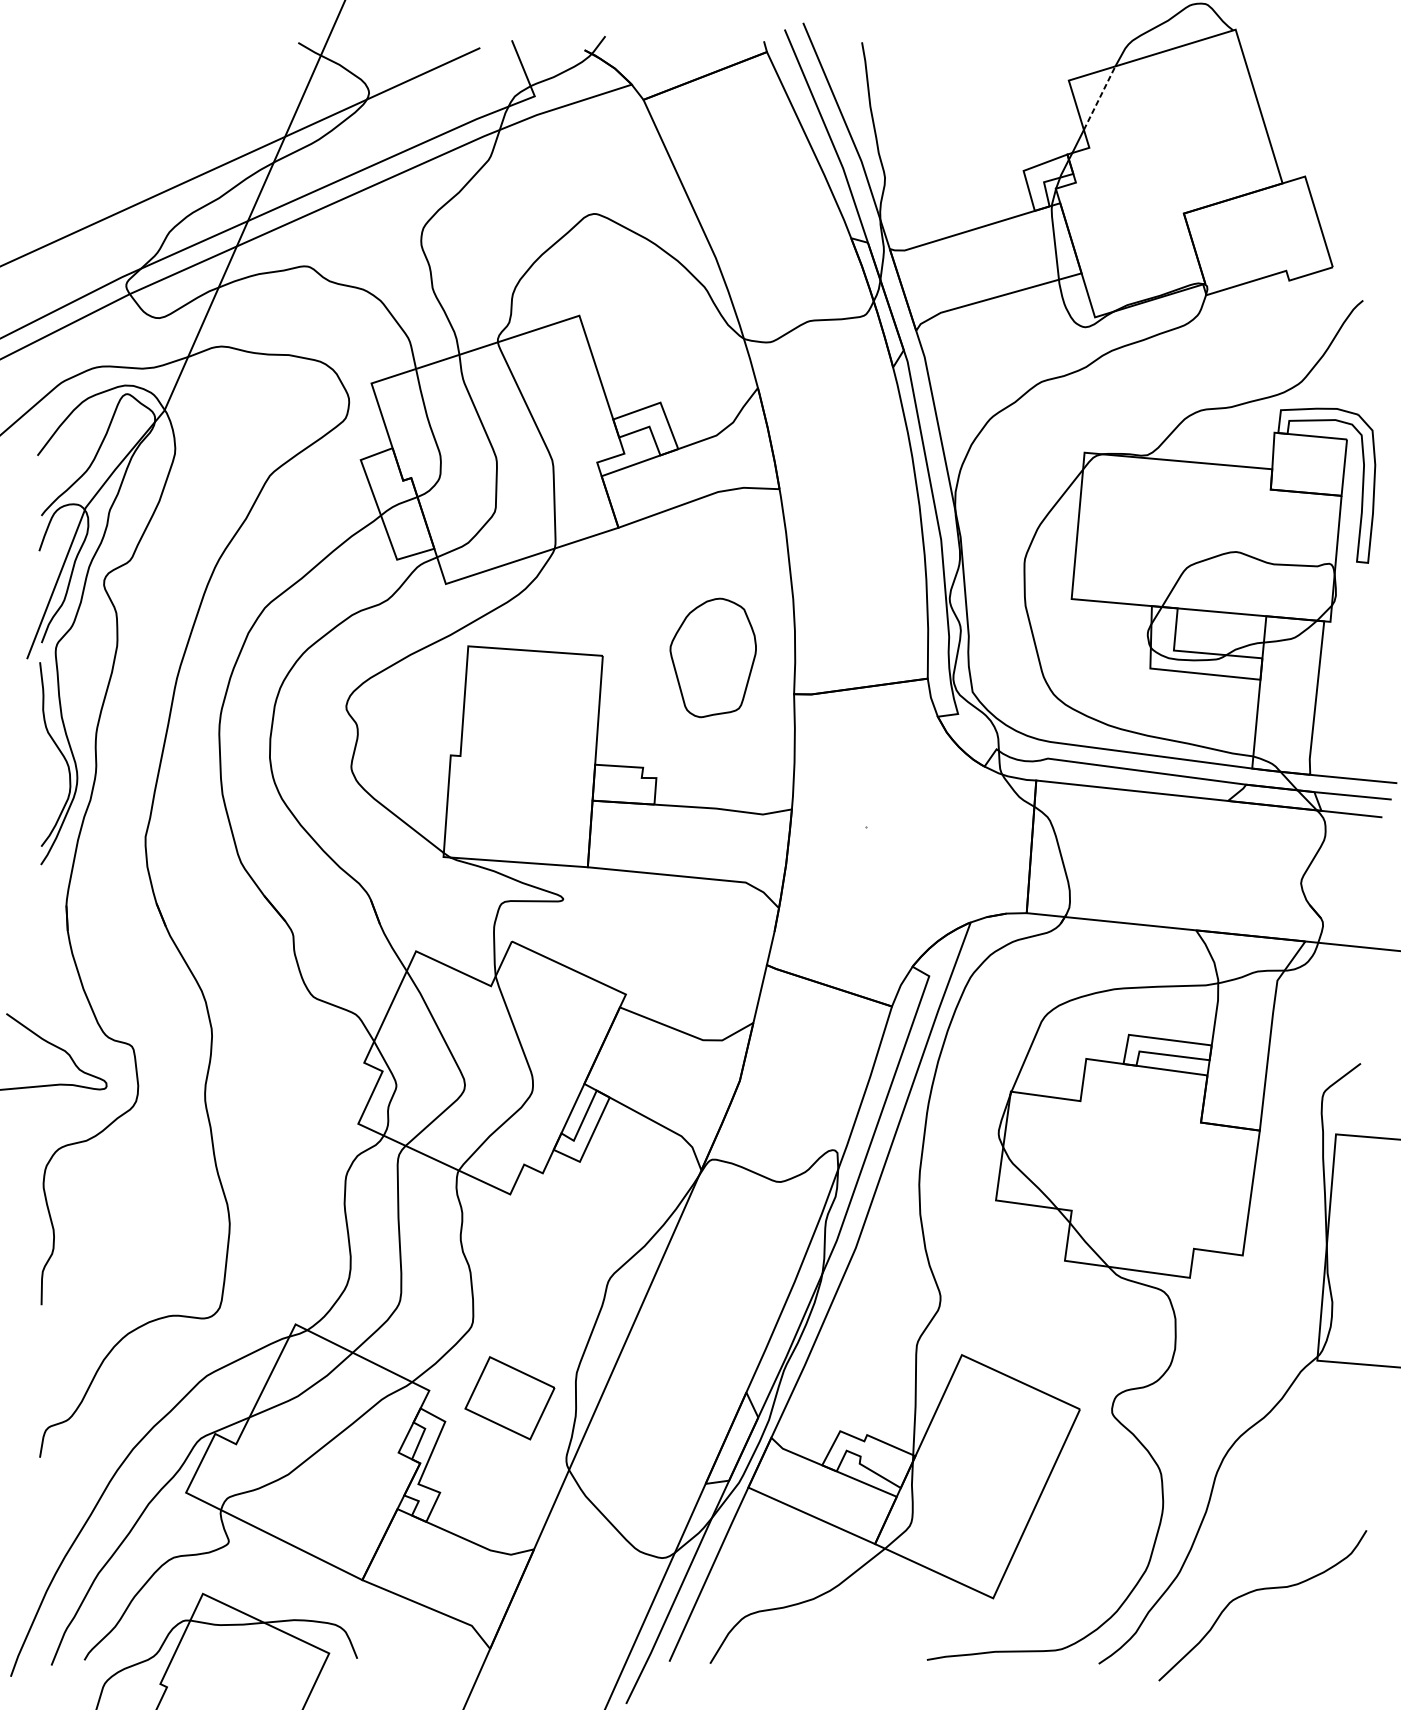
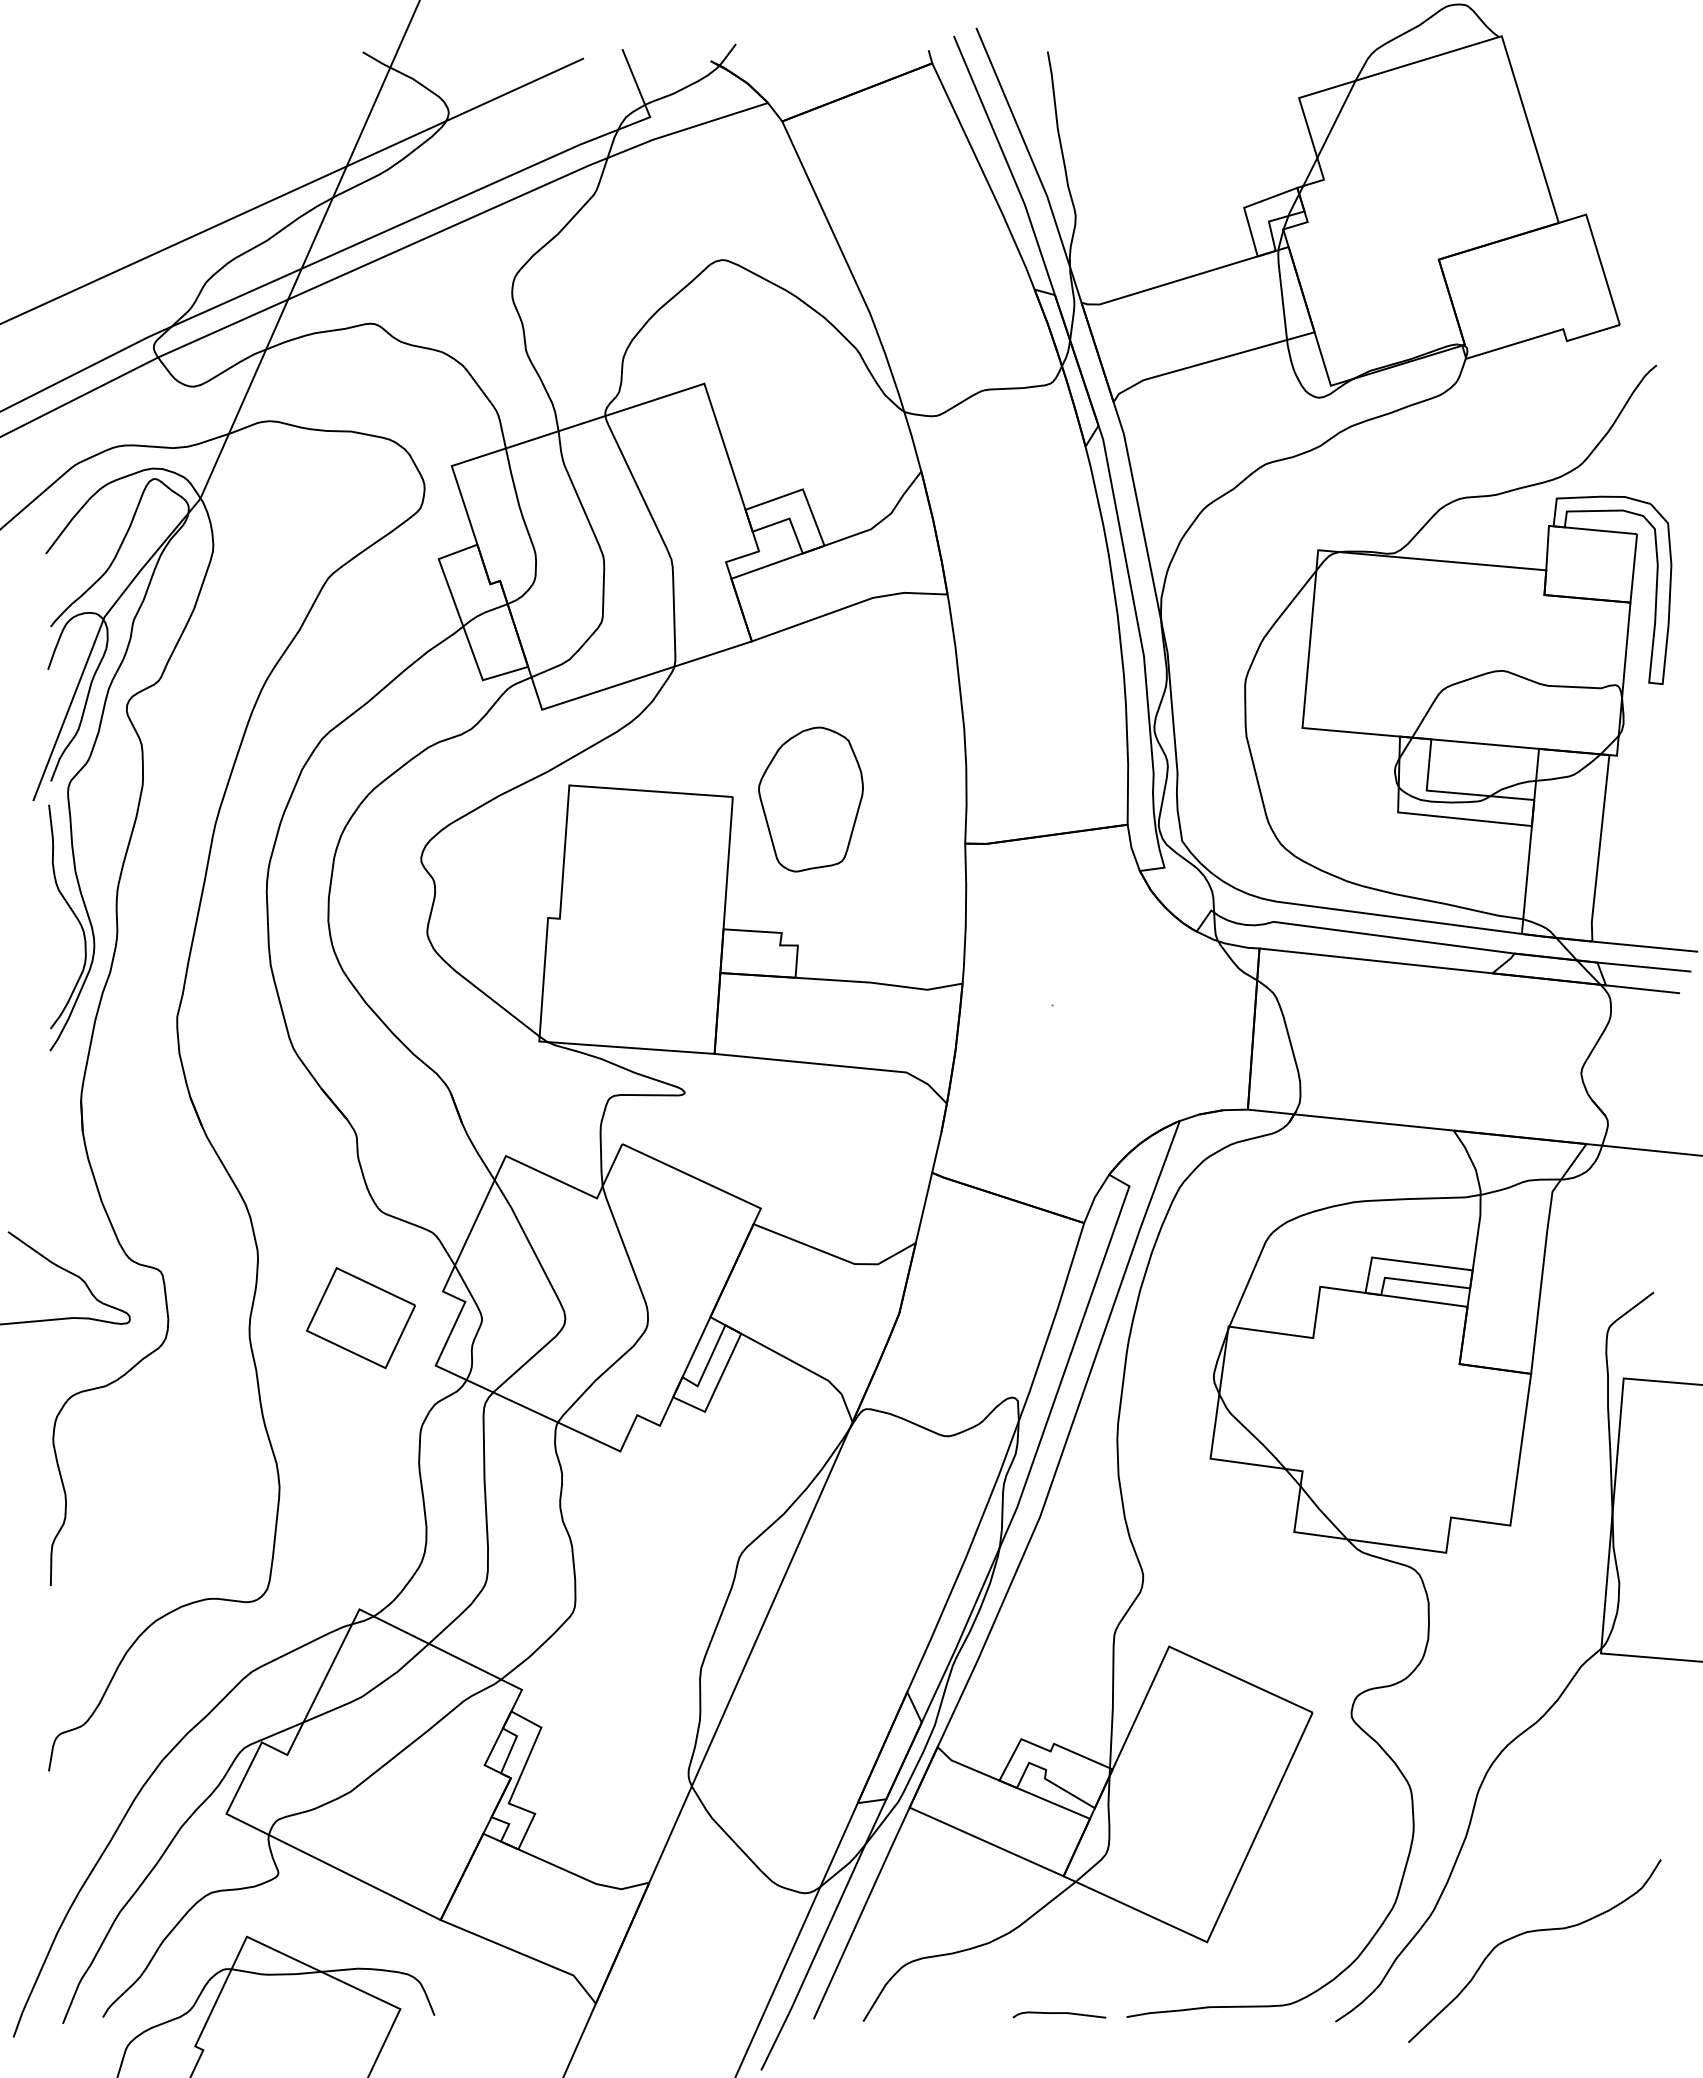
line: (1099, 97) -> (1336, 118), dashed -> solid
part: (712, 657) -> (810, 799), moved
part: (509, 1398) -> (360, 1318), moved
curve: (871, 1657) -> (1059, 2013), added

